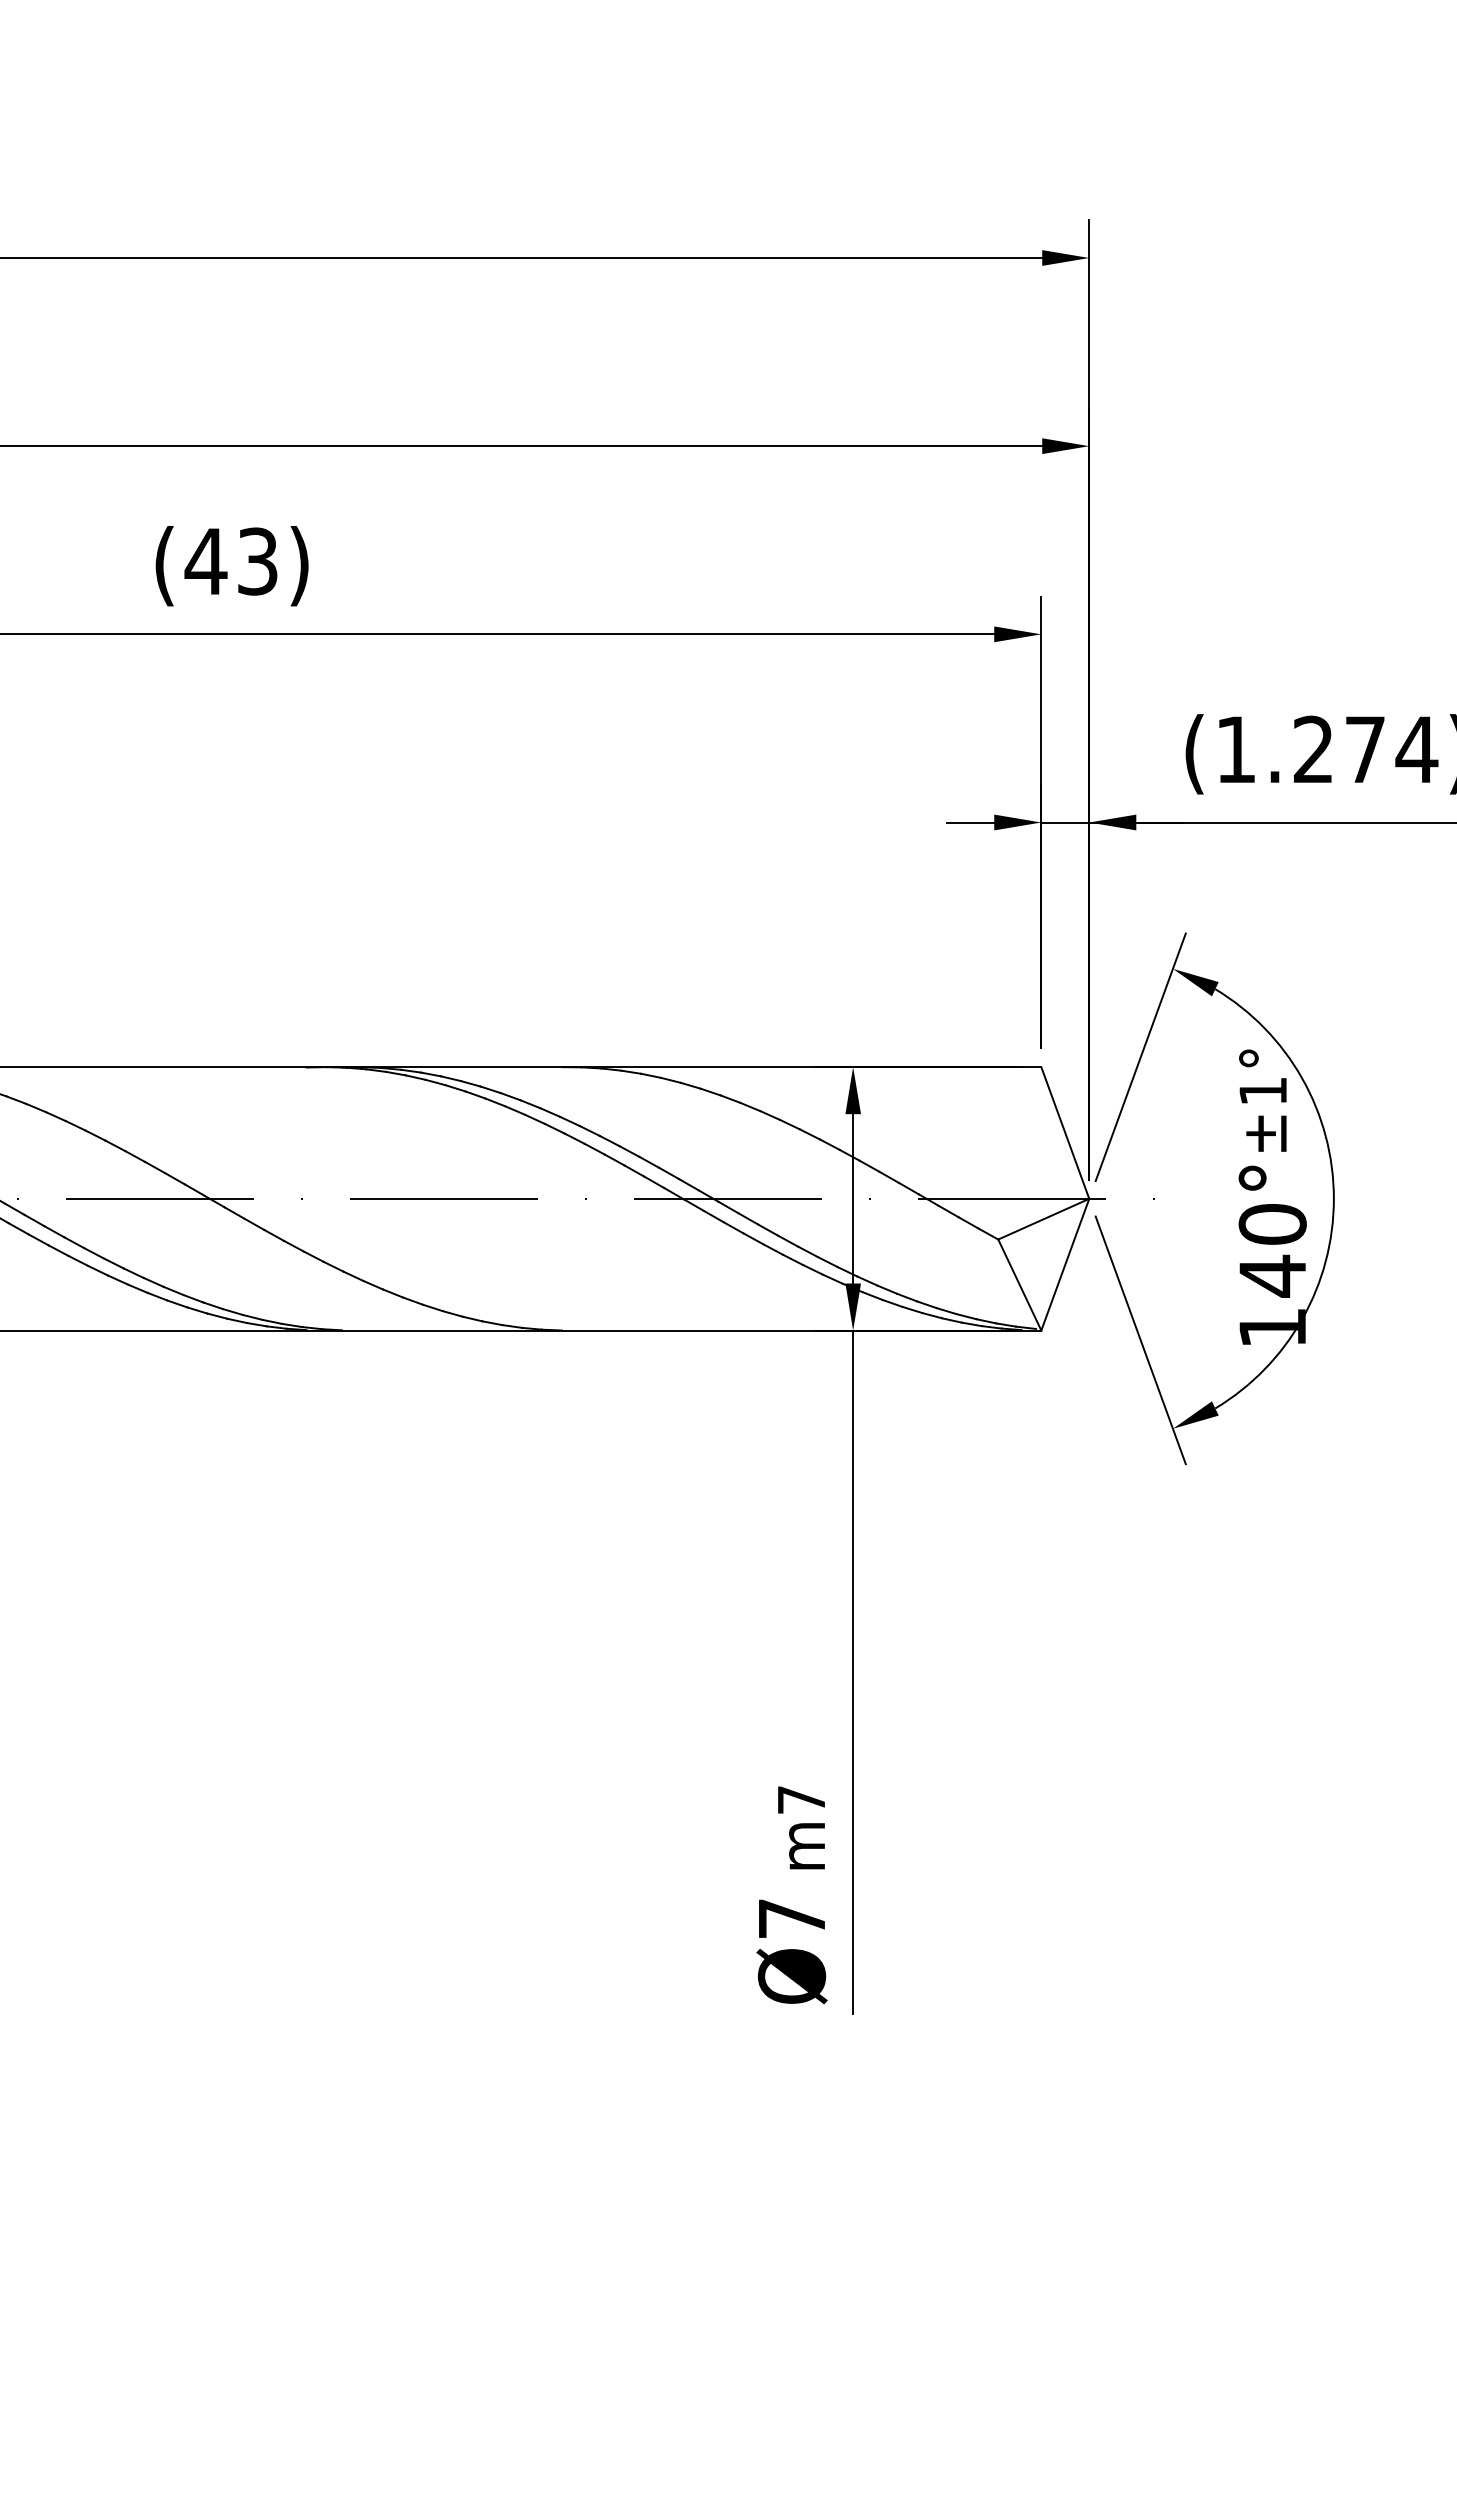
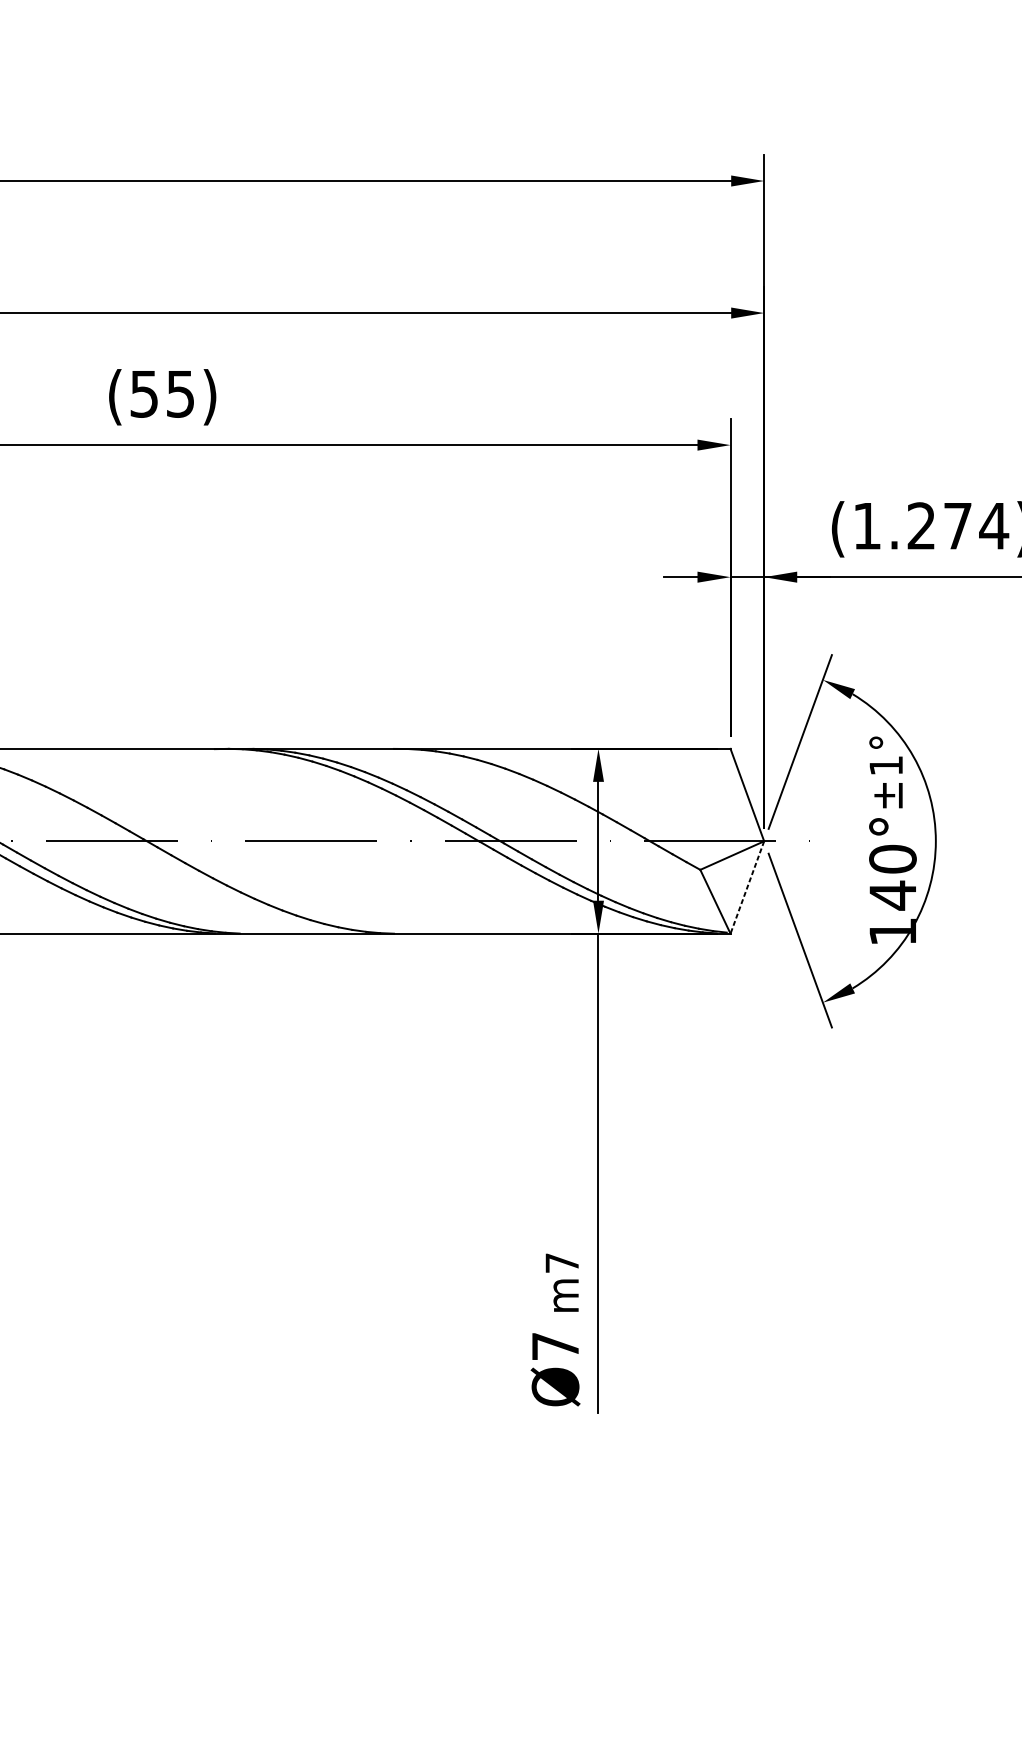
text: (230, 561) -> (161, 394), (43) -> (55)
line: (1065, 1265) -> (747, 888), solid -> dashed

